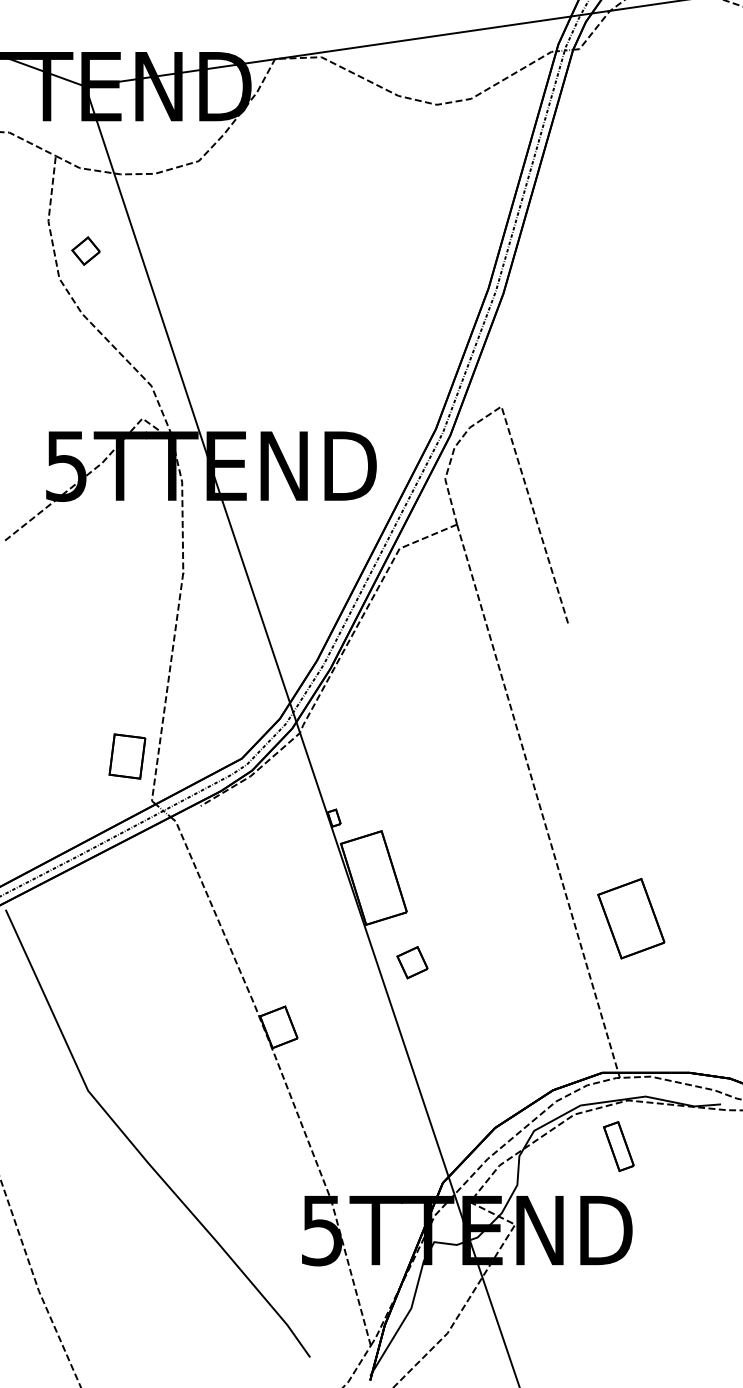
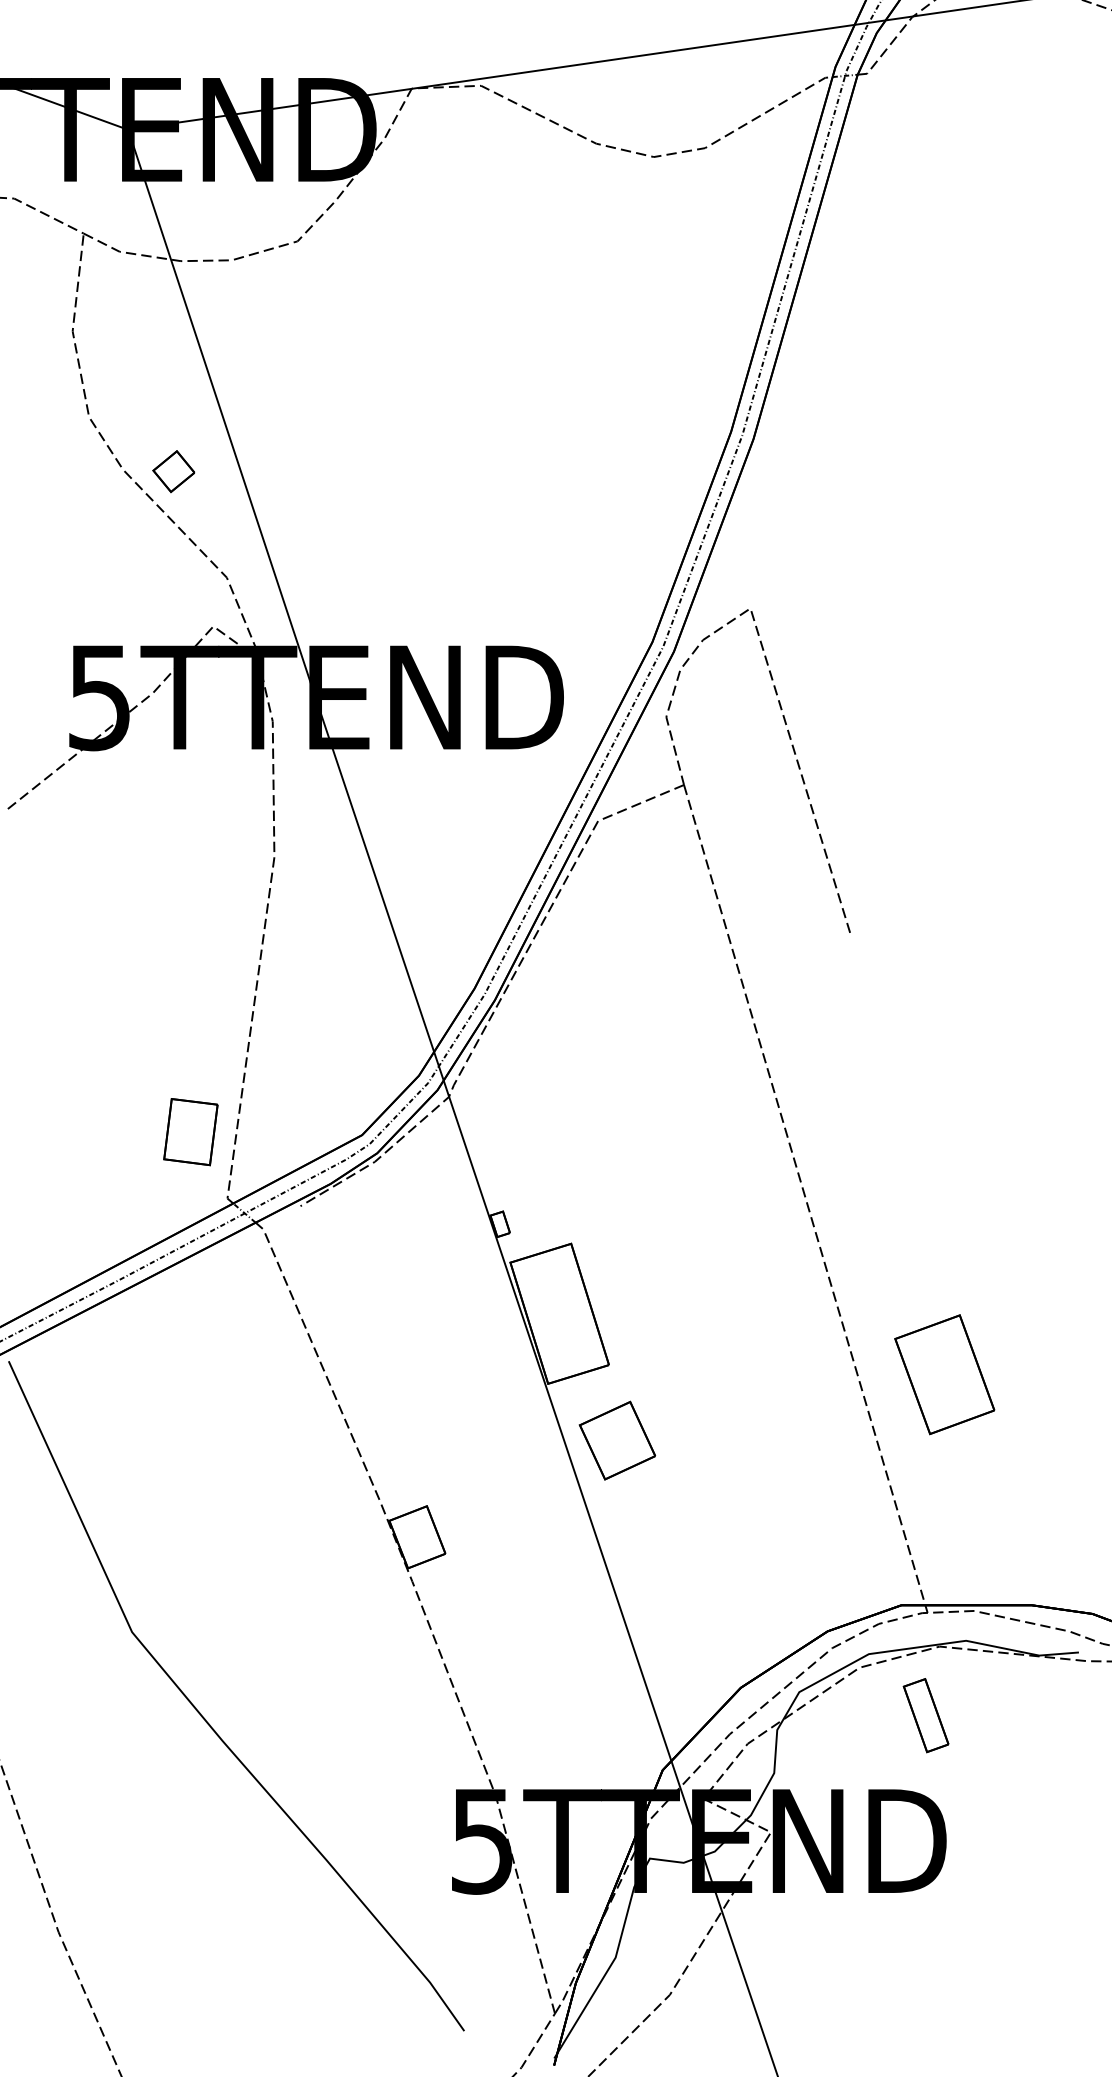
part: (85, 250) -> (172, 470), moved
part: (412, 962) -> (617, 1440), size x1.67

